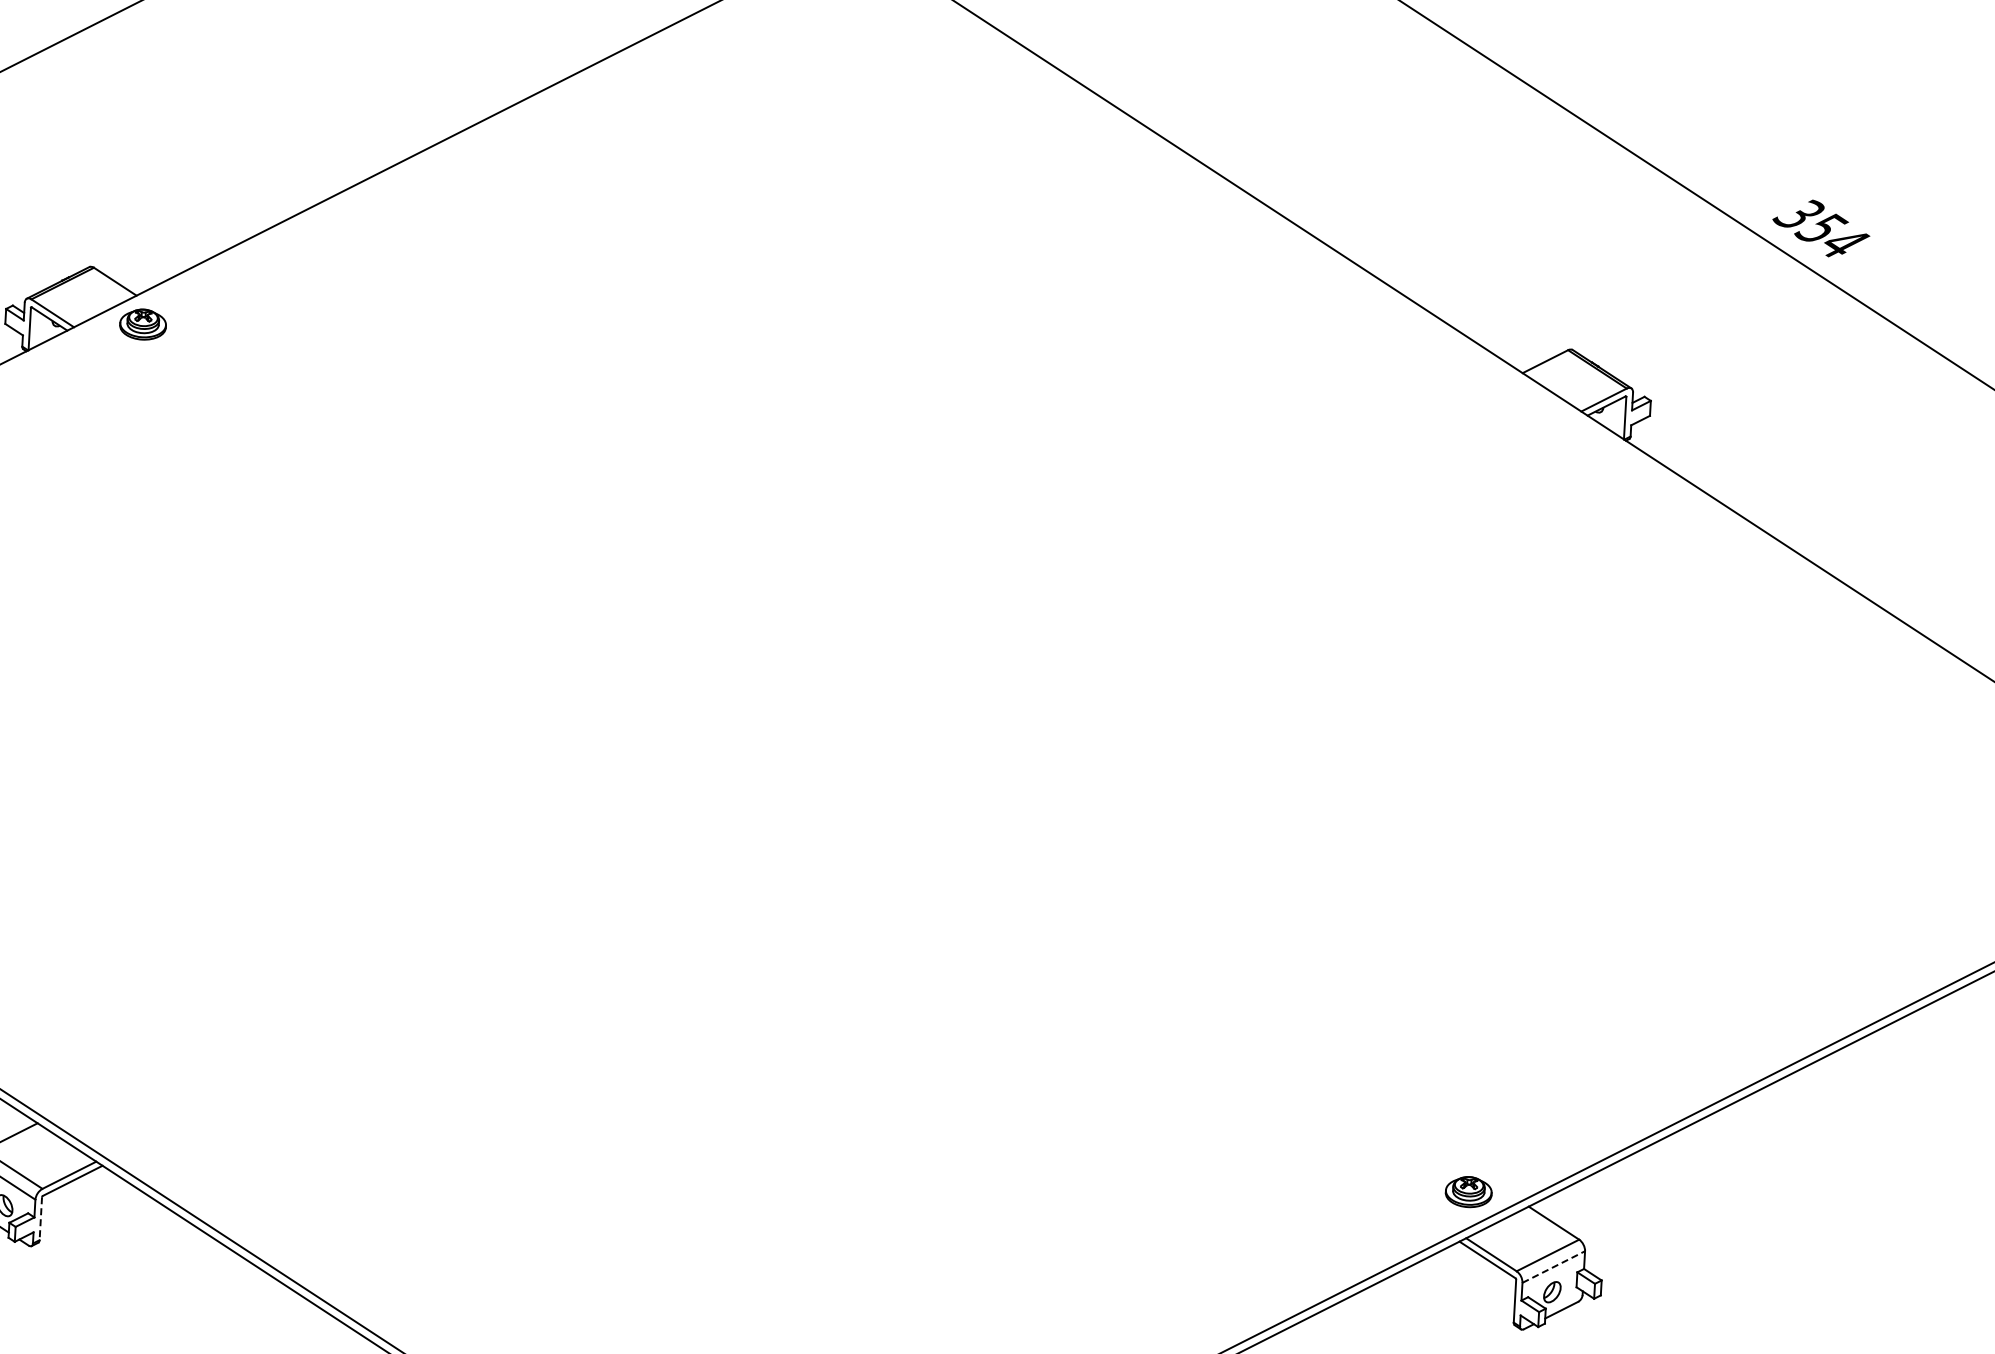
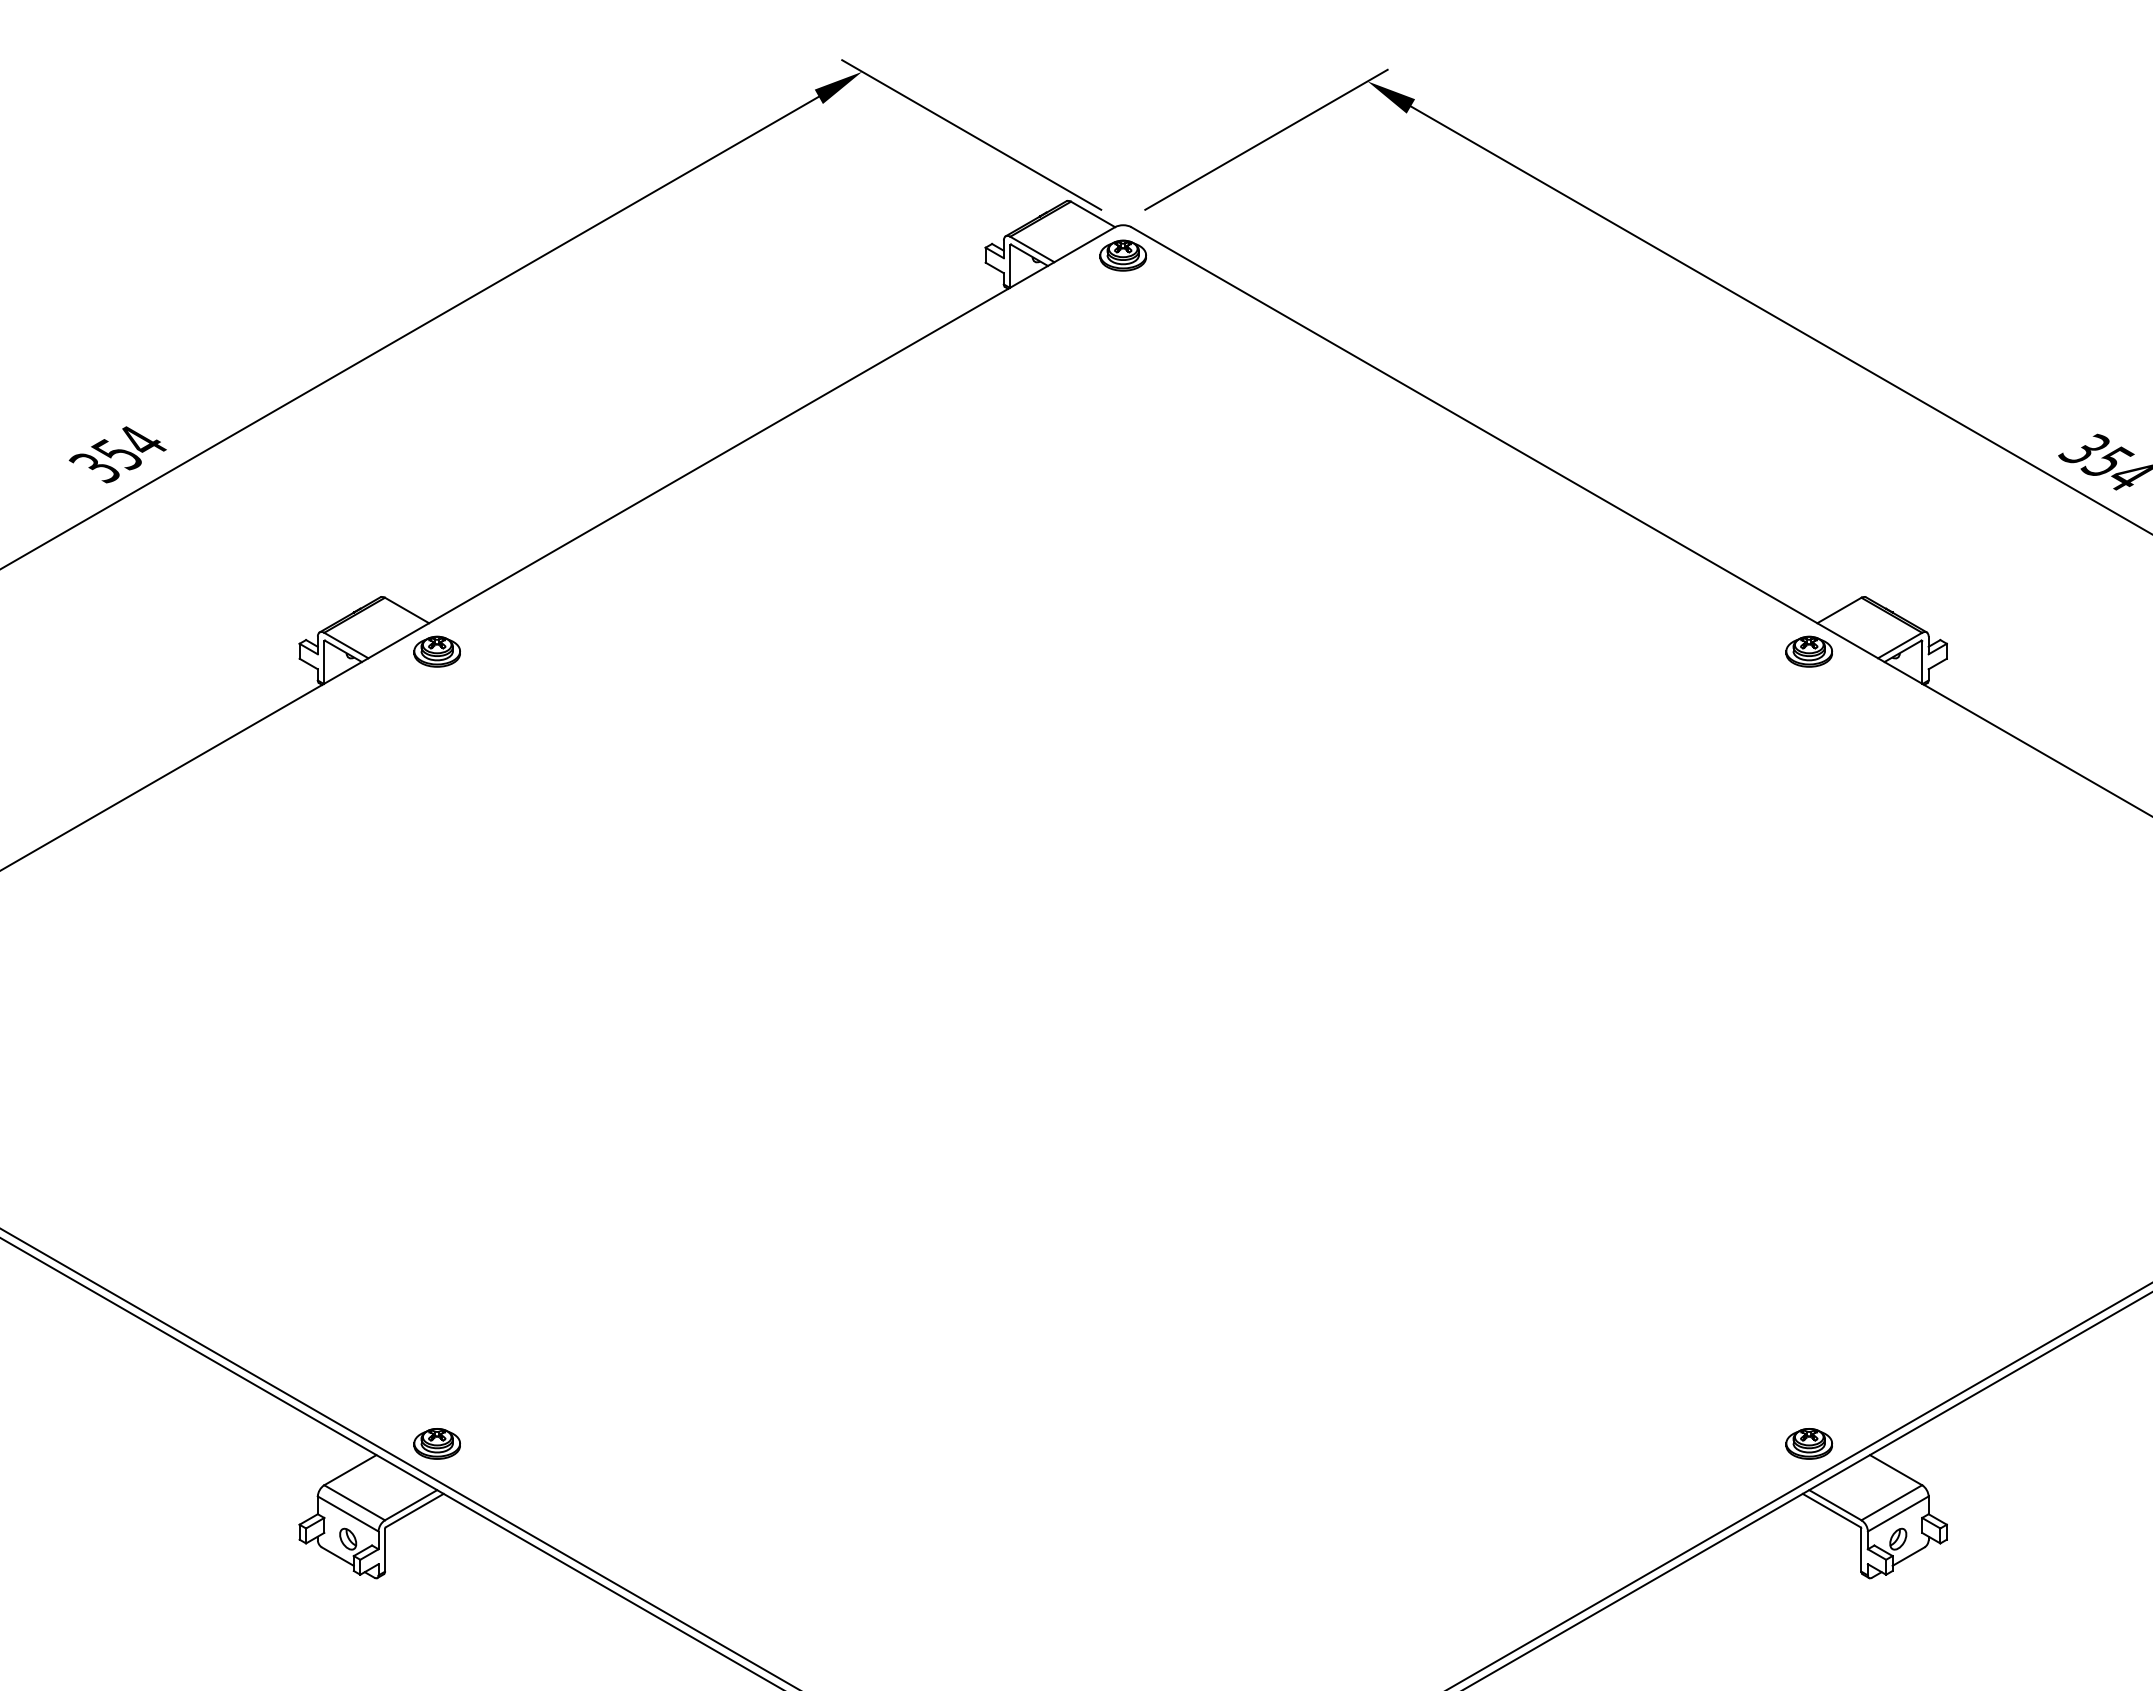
part: (1513, 400) -> (1809, 651), added
part: (98, 1115) -> (436, 1443), added
line: (41, 1219) -> (385, 1550), dashed -> solid
line: (1554, 1266) -> (1898, 1513), dashed -> solid

